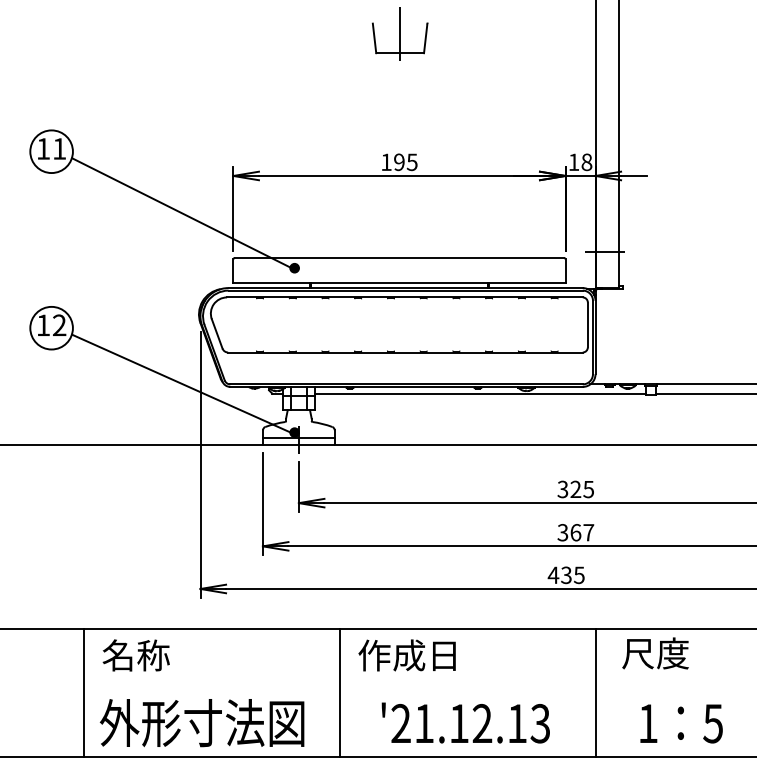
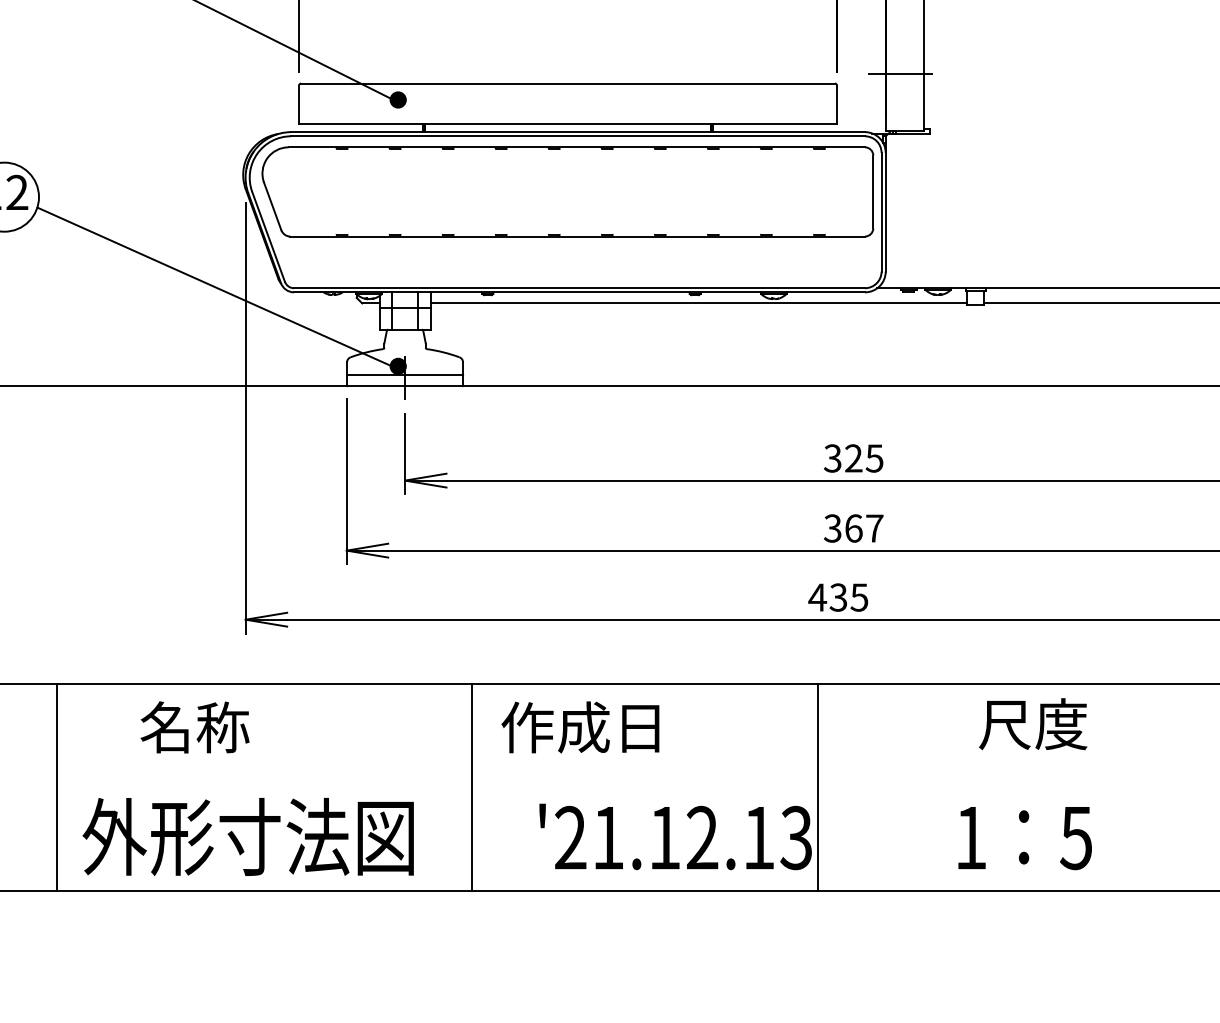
text: (655, 653) -> (1033, 724), moved
text: (135, 655) -> (193, 727), moved
line: (595, 692) -> (817, 787), moved

